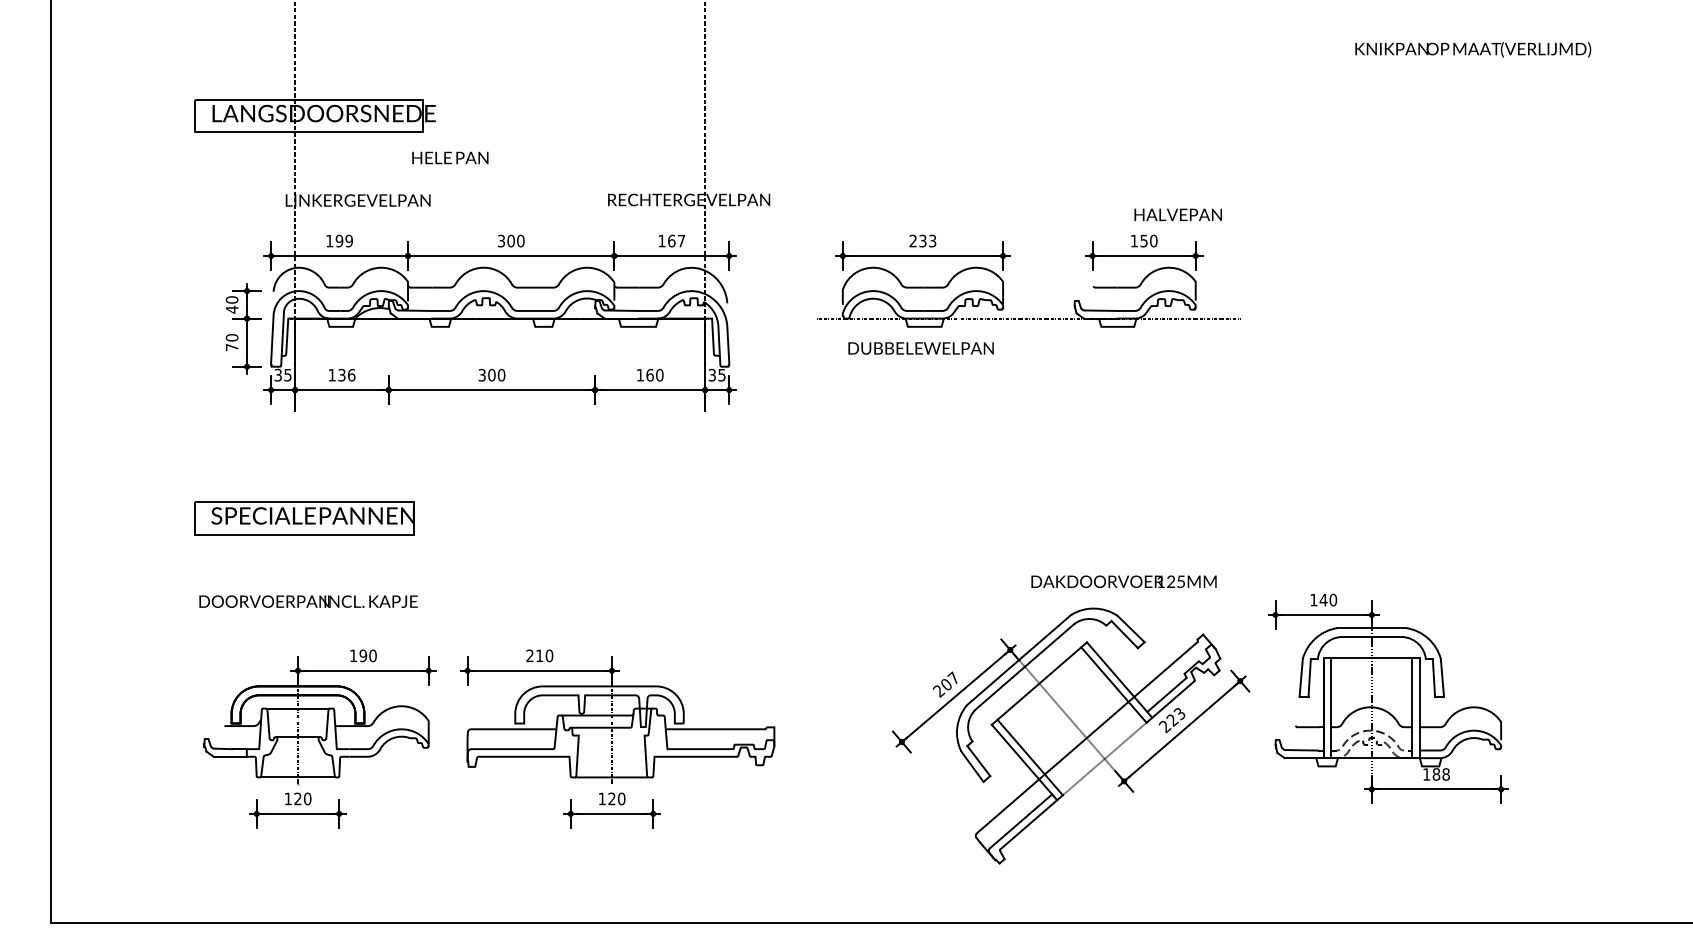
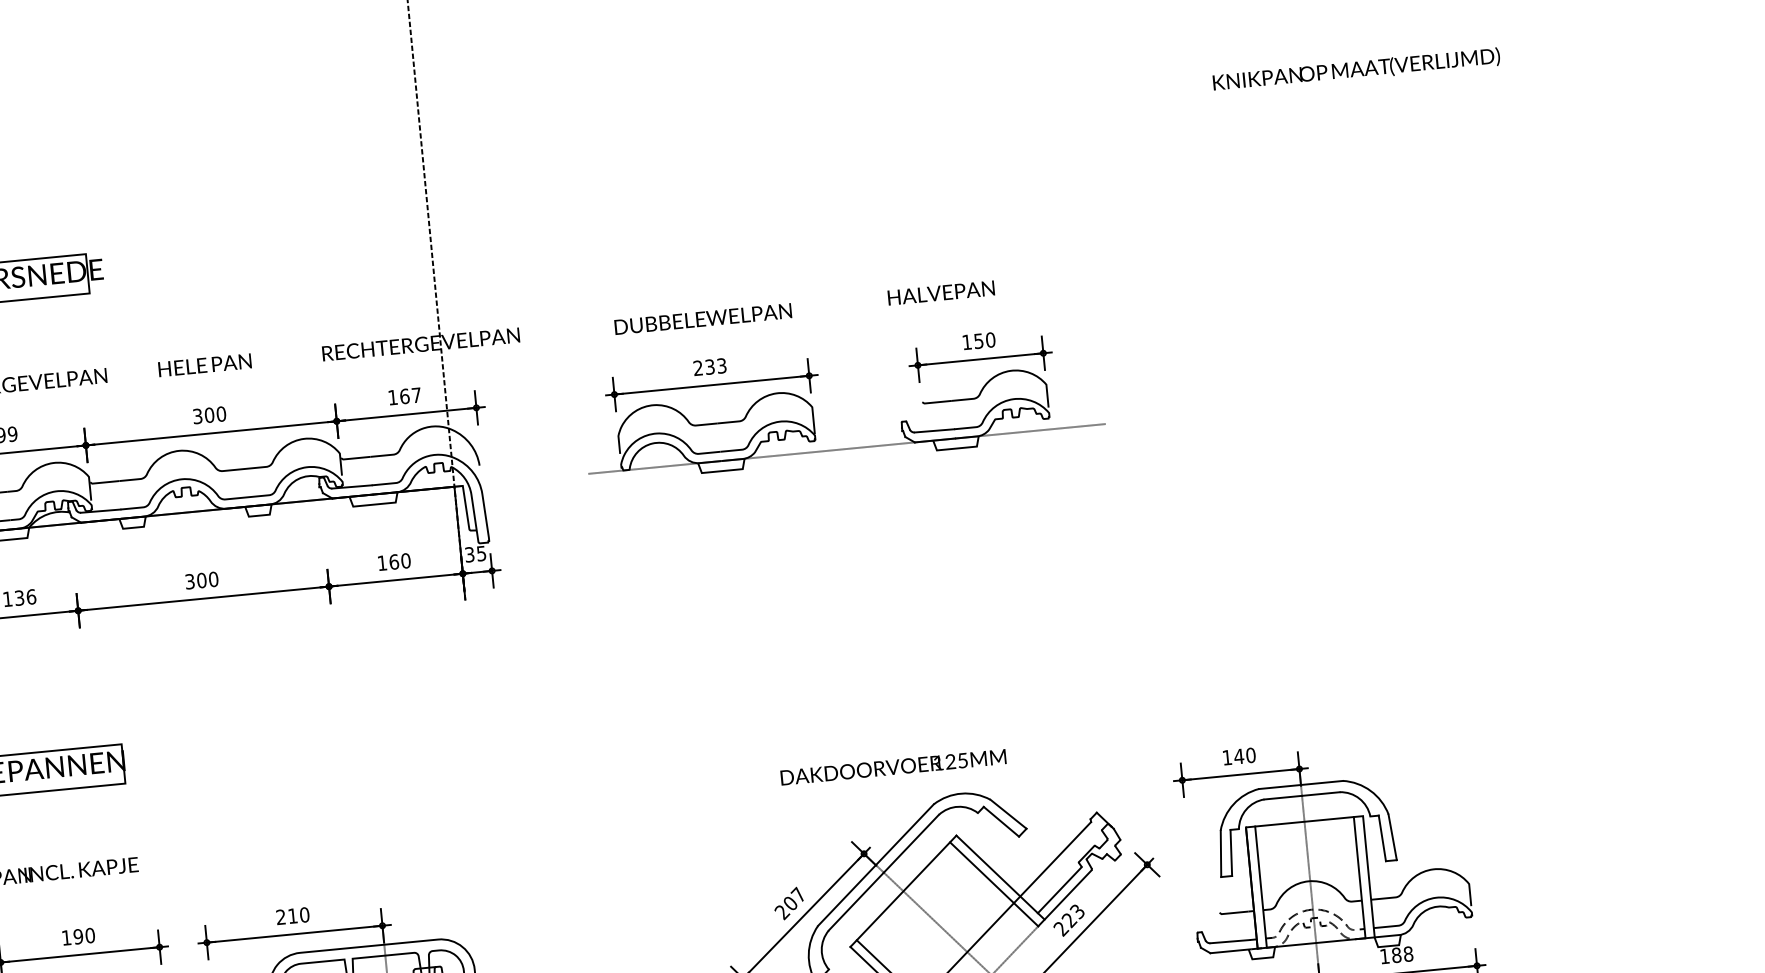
text: (450, 157) -> (205, 364), moved
text: (1177, 214) -> (940, 292), moved
text: (920, 348) -> (702, 319), moved
text: (1123, 581) -> (892, 767), moved

